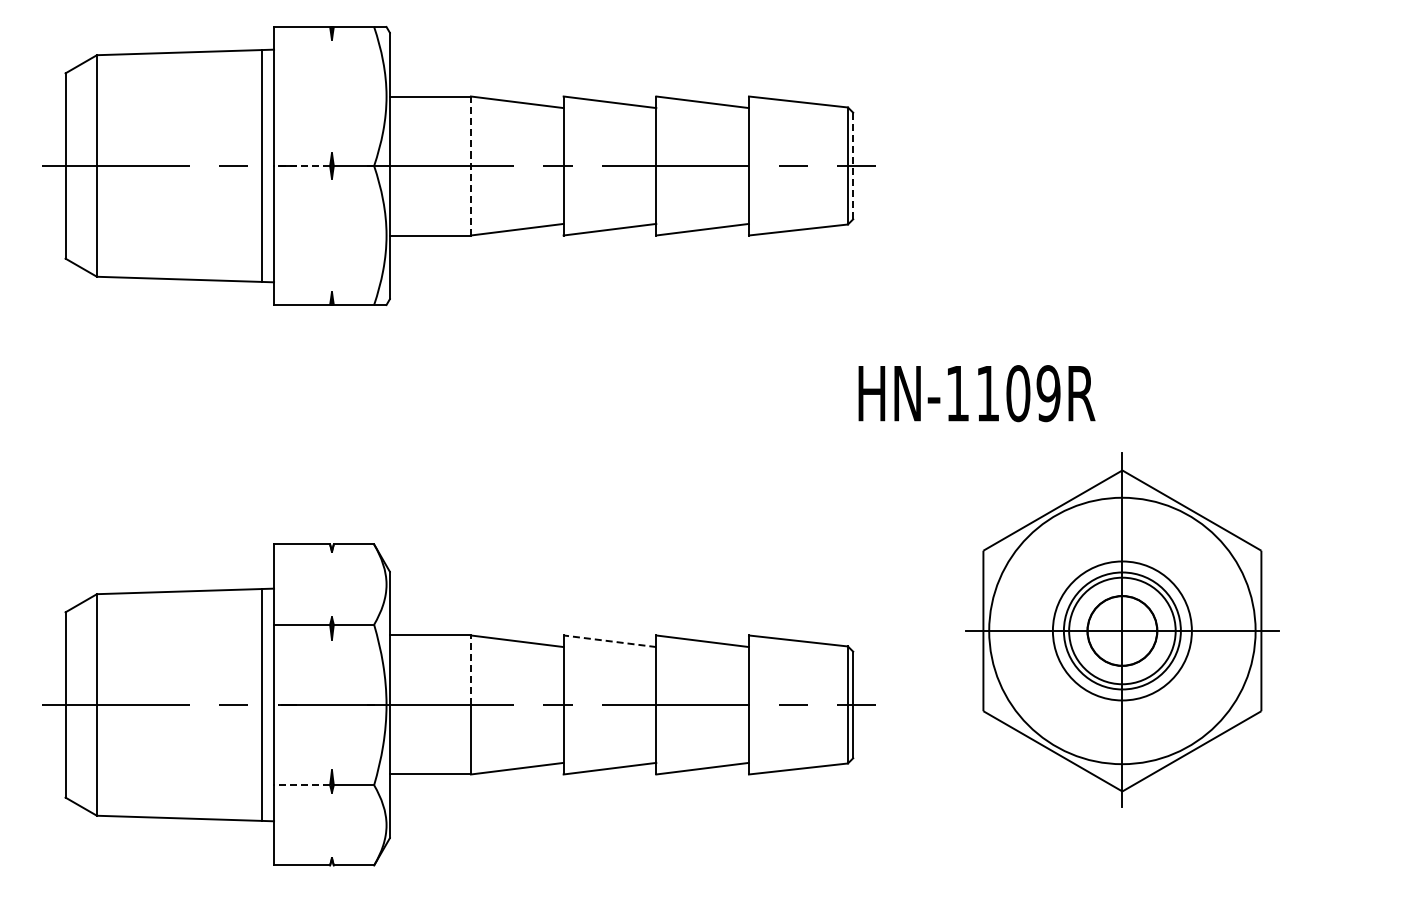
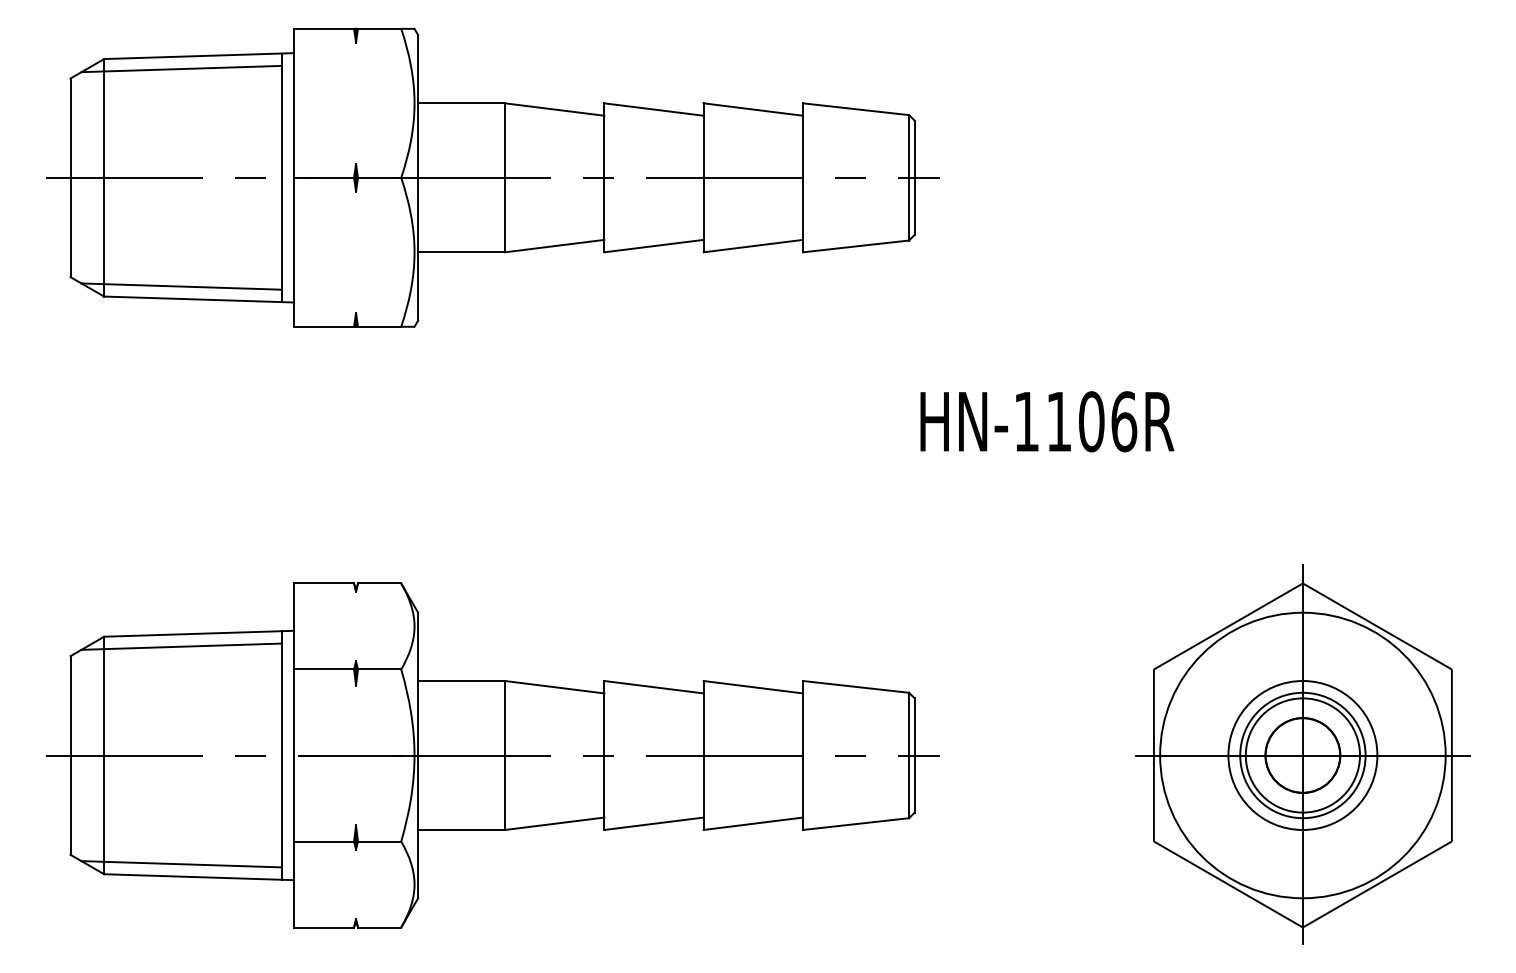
line: (168, 64) -> (180, 69), added
line: (470, 165) -> (504, 177), dashed -> solid
line: (301, 166) -> (323, 178), dashed -> solid
line: (853, 166) -> (915, 178), dashed -> solid
line: (168, 267) -> (180, 286), added
text: (1048, 393) -> (1124, 421), HN-1109R -> HN-1106R
line: (168, 603) -> (180, 646), added
part: (1122, 629) -> (1303, 753), moved
line: (609, 641) -> (653, 687), dashed -> solid
line: (470, 670) -> (504, 718), dashed -> solid
line: (301, 785) -> (323, 841), dashed -> solid
line: (168, 806) -> (180, 864), added

